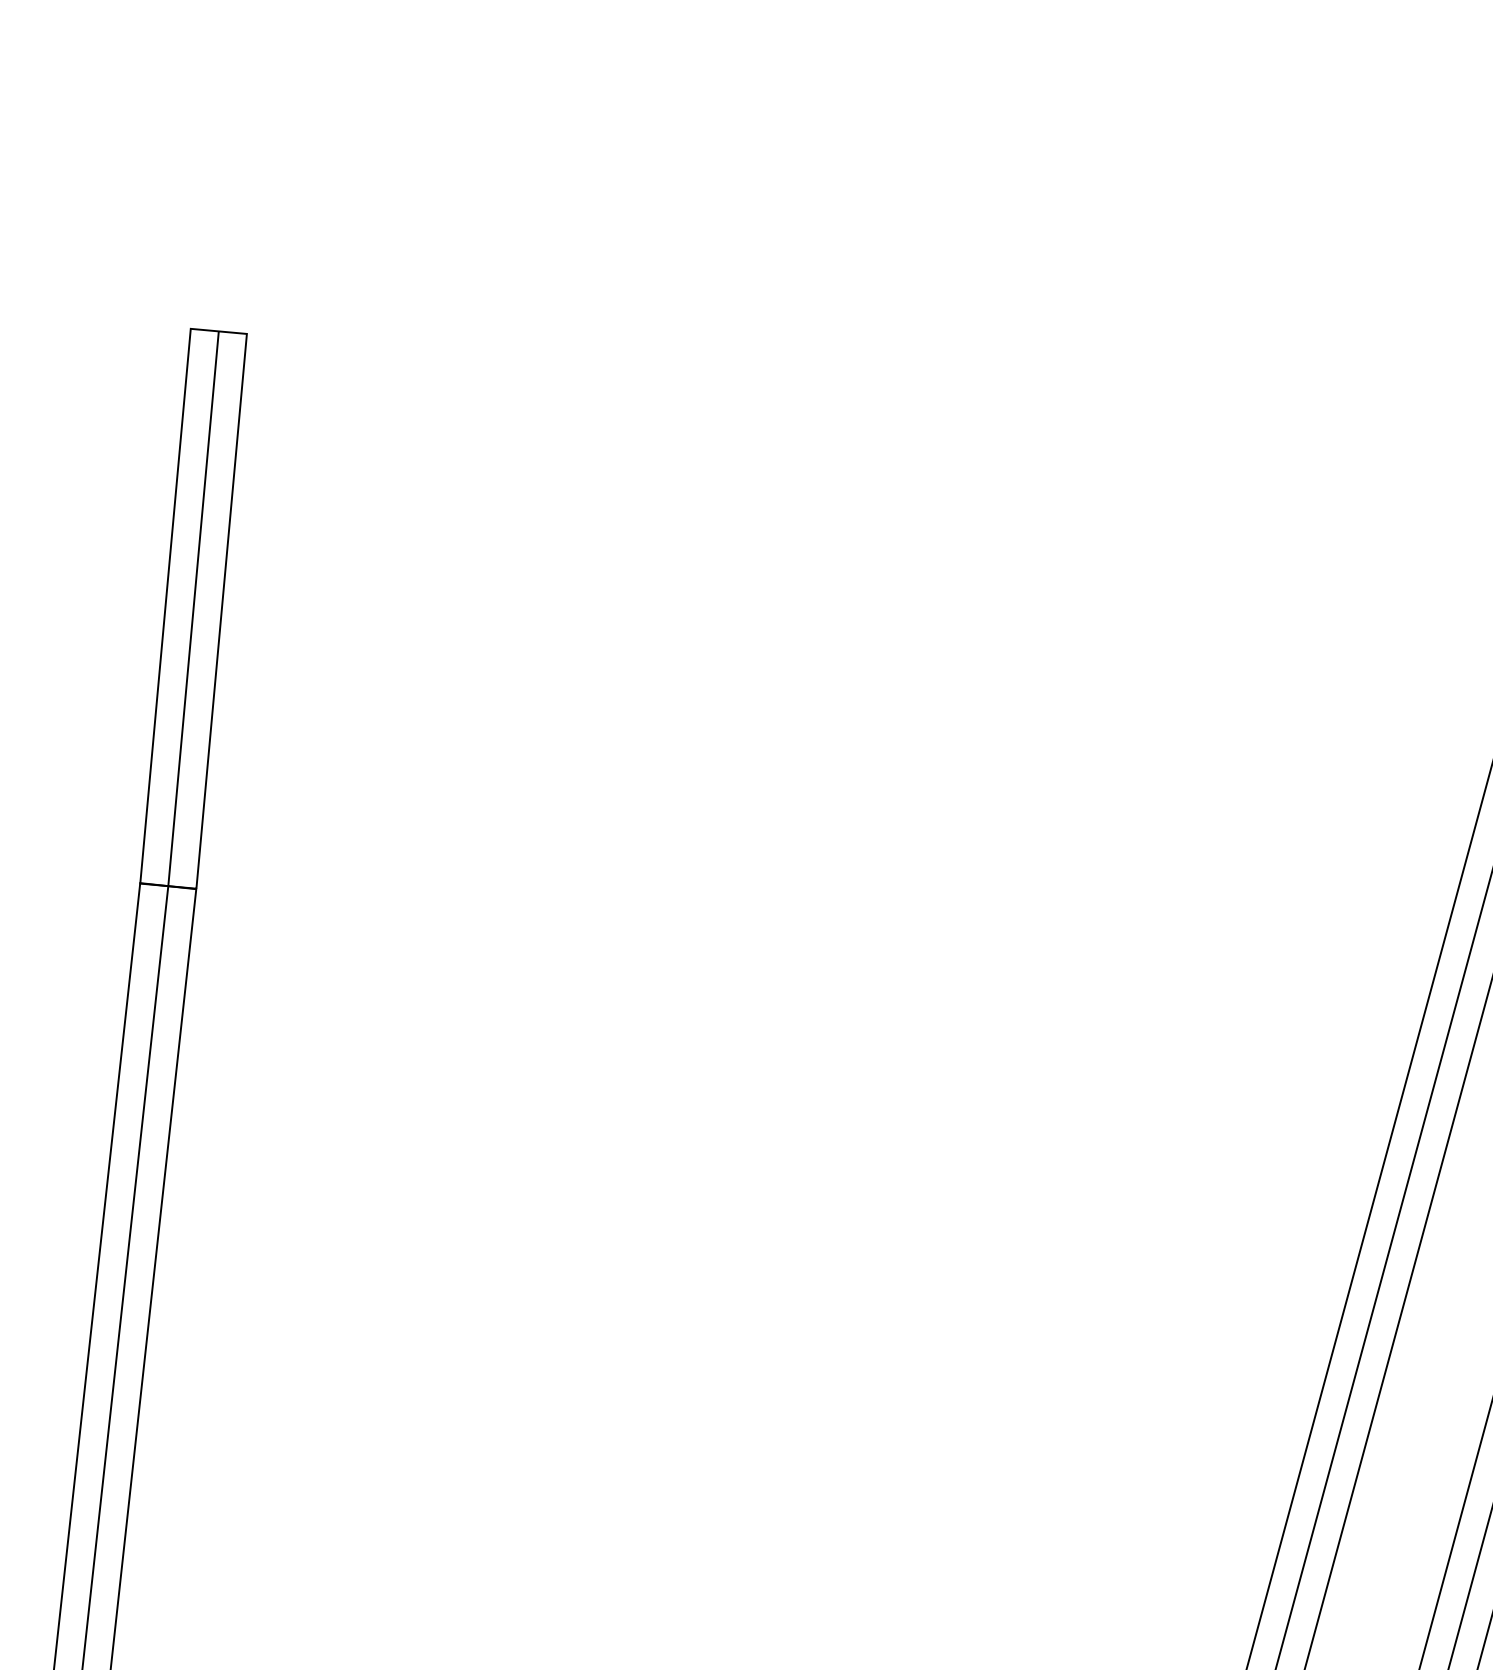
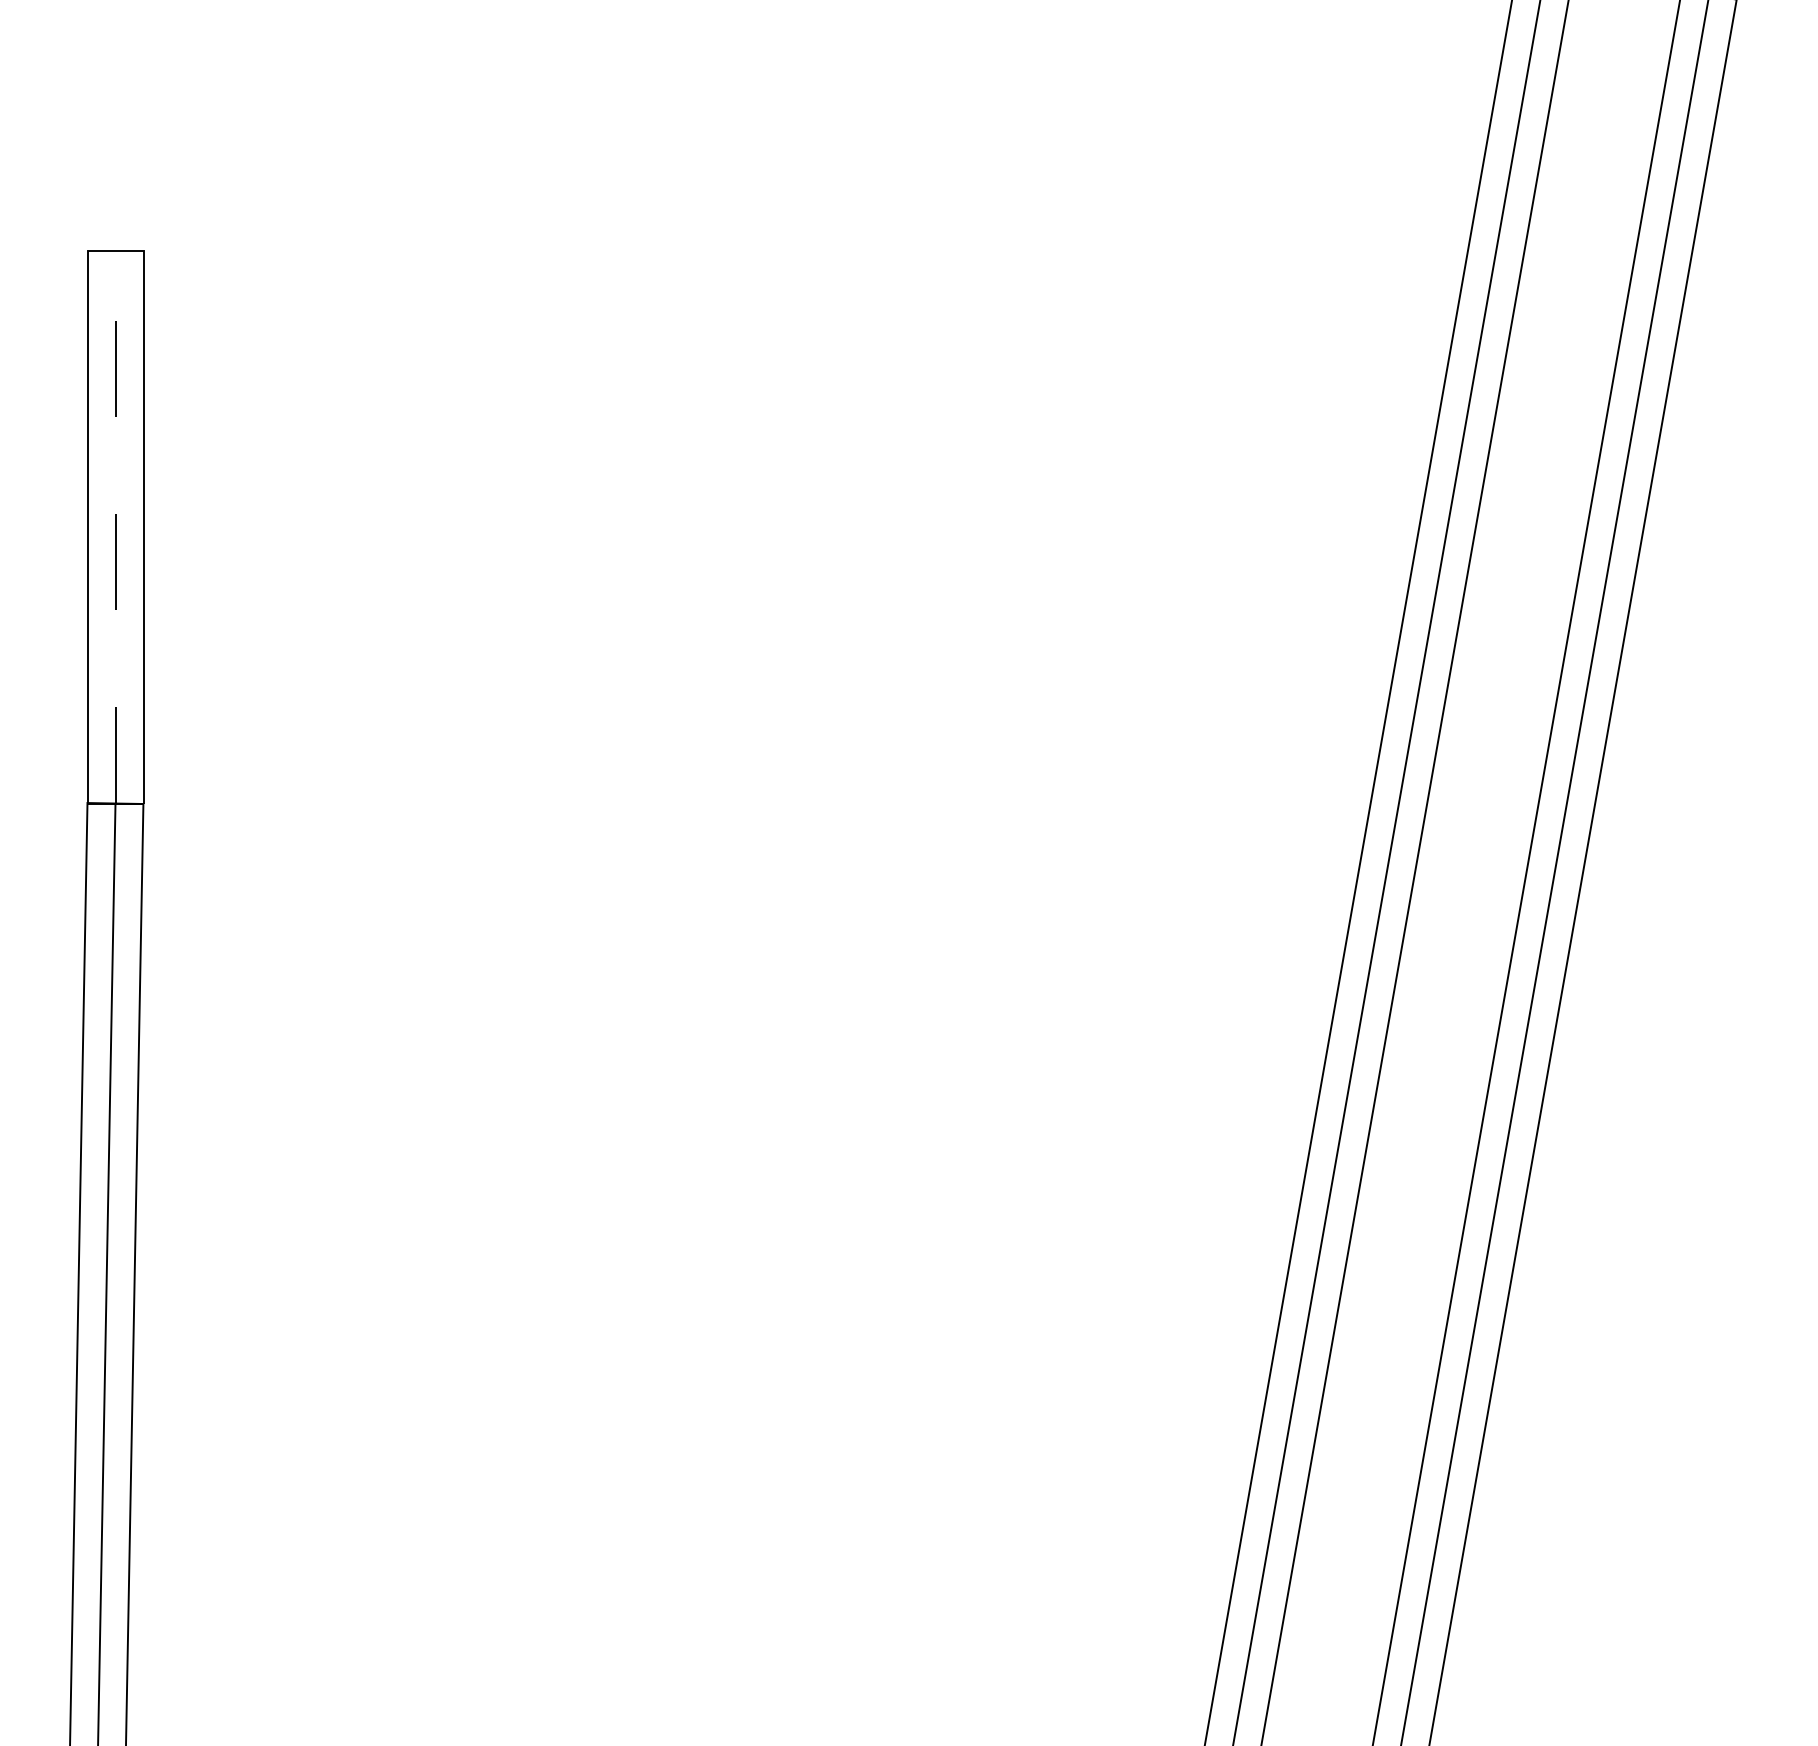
line: (193, 608) -> (115, 526), solid -> dashed

